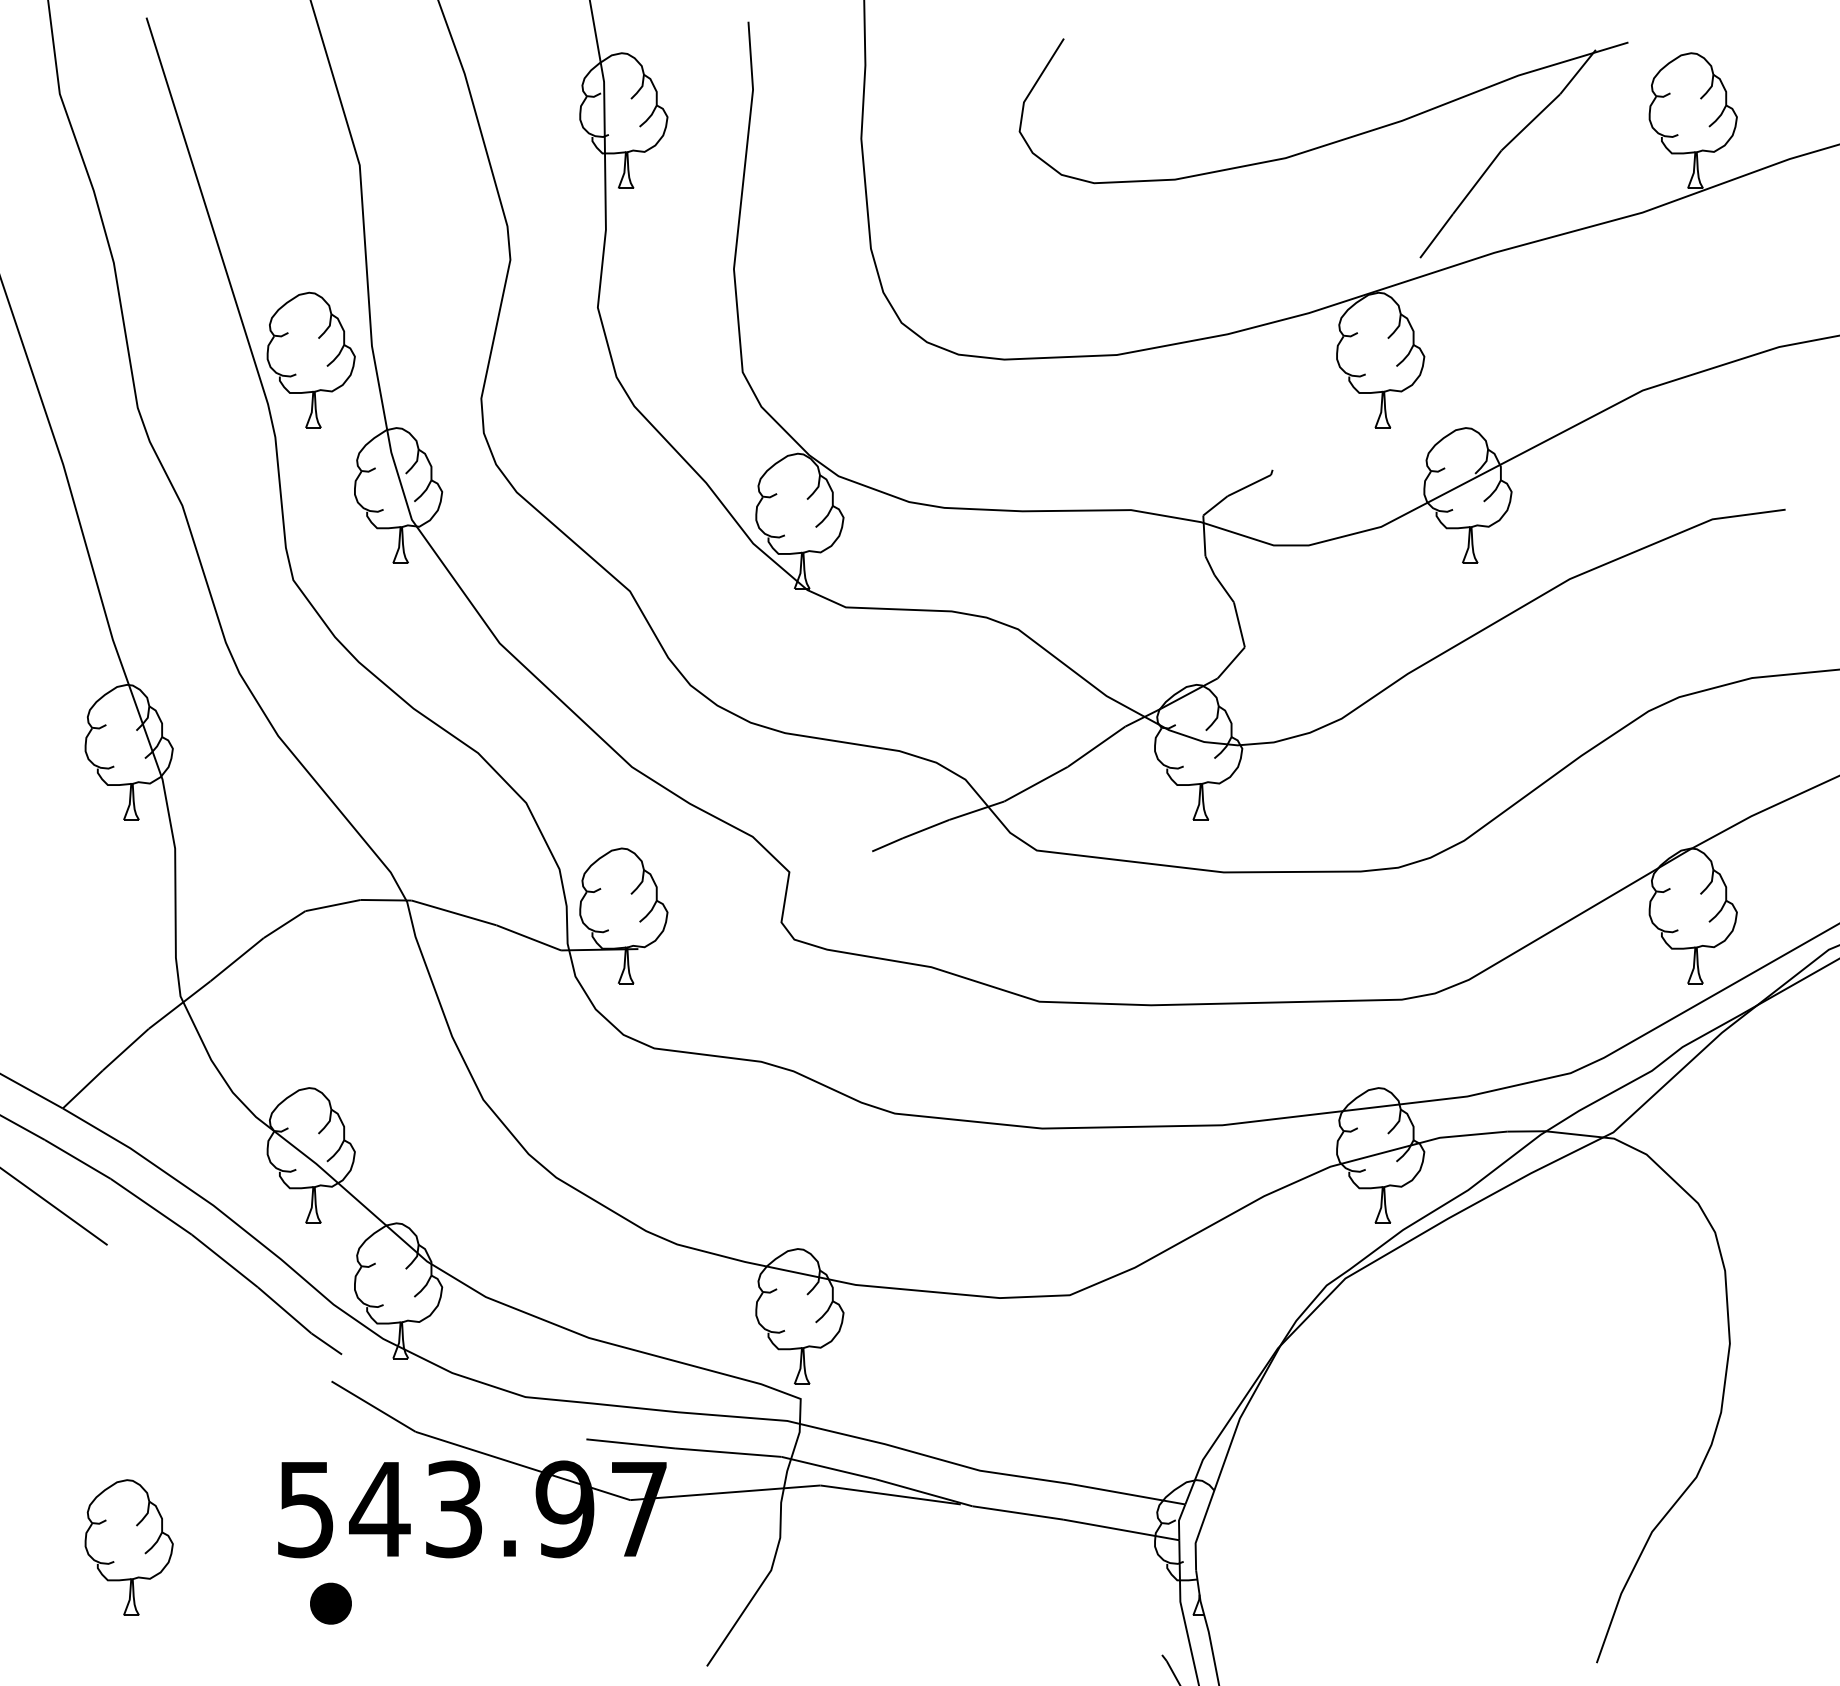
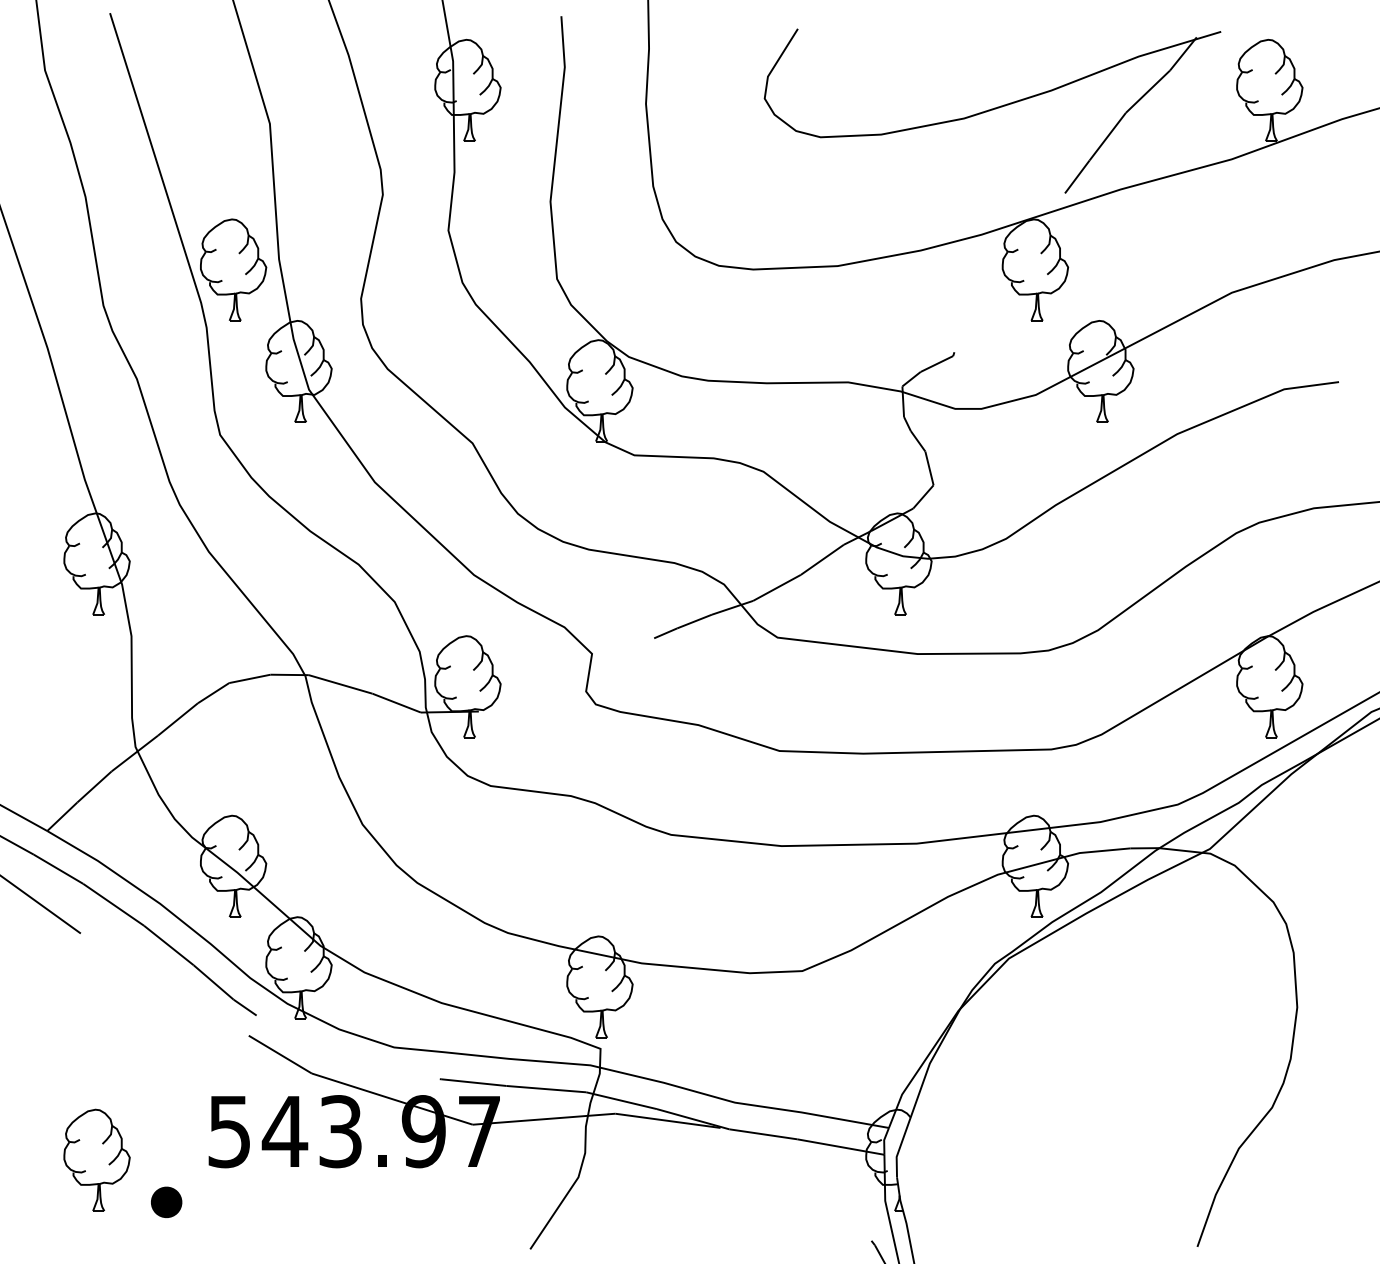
part: (330, 1603) -> (166, 1202), moved

